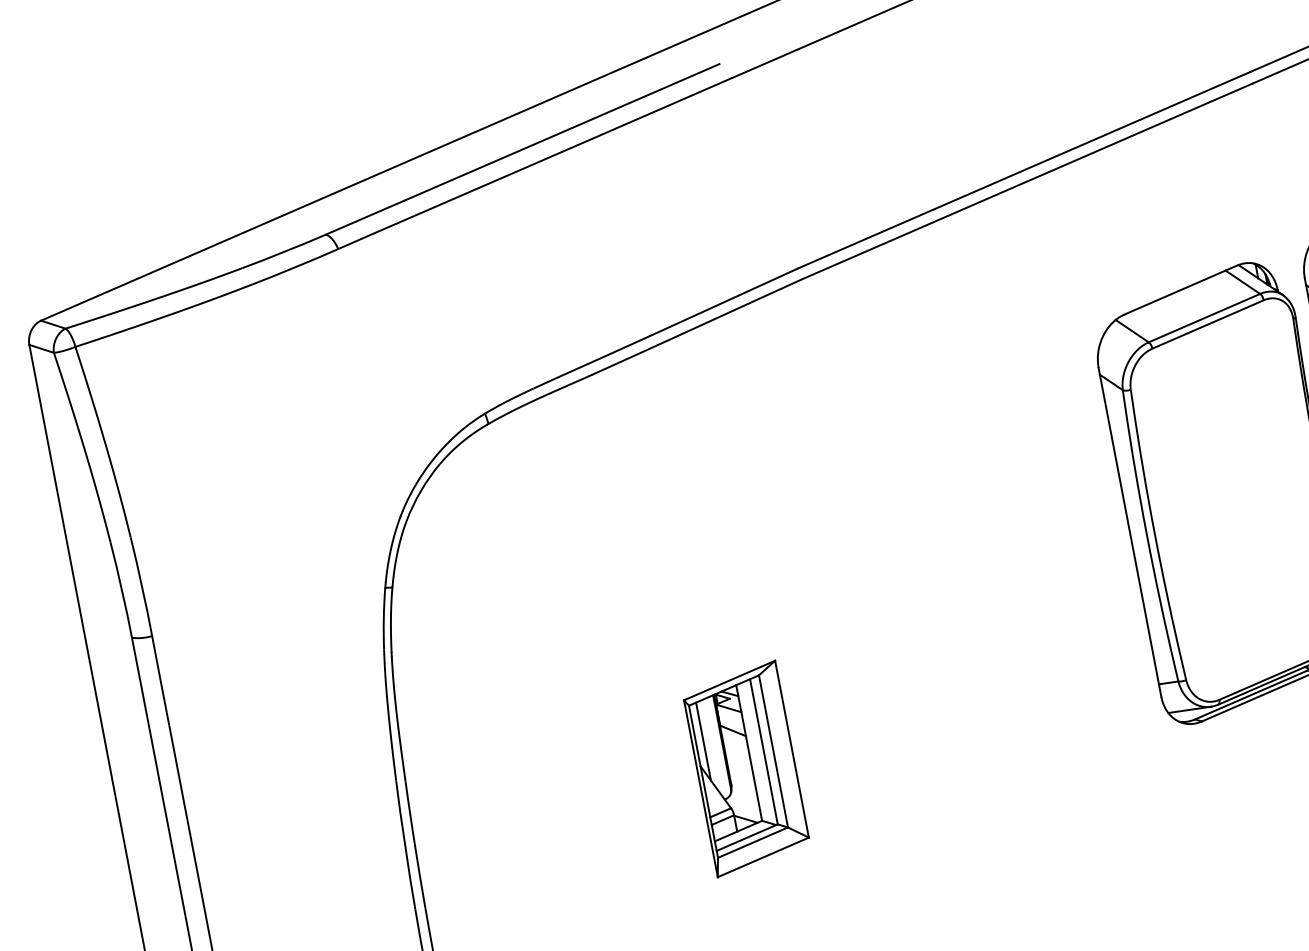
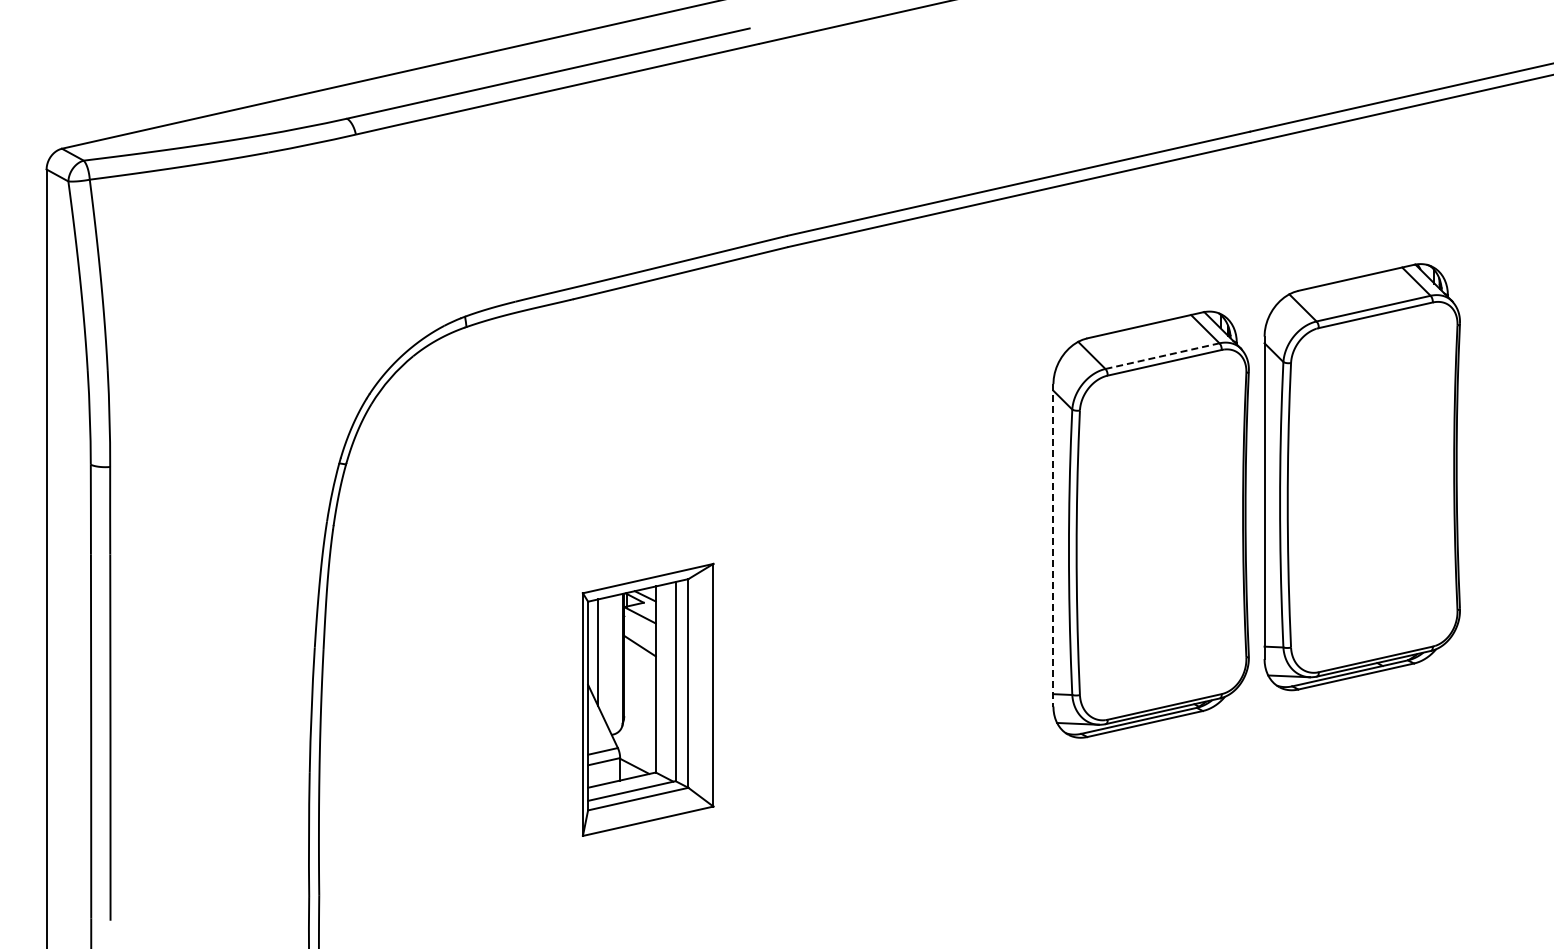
line: (1204, 318) -> (1162, 356), solid -> dashed
line: (1130, 532) -> (1053, 545), solid -> dashed
part: (745, 768) -> (647, 699), size x1.4

